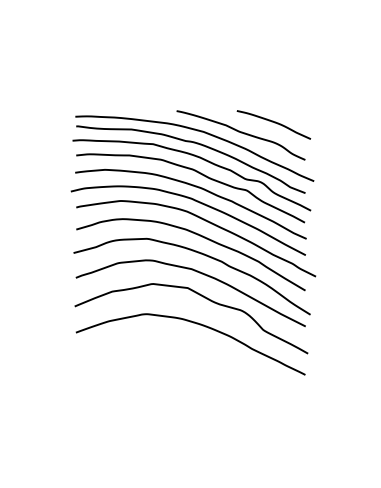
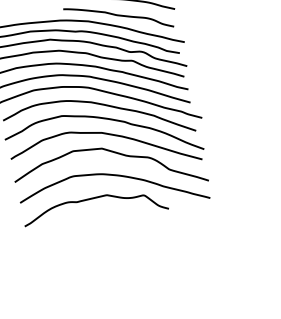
curve: (164, 346) -> (93, 199), added

